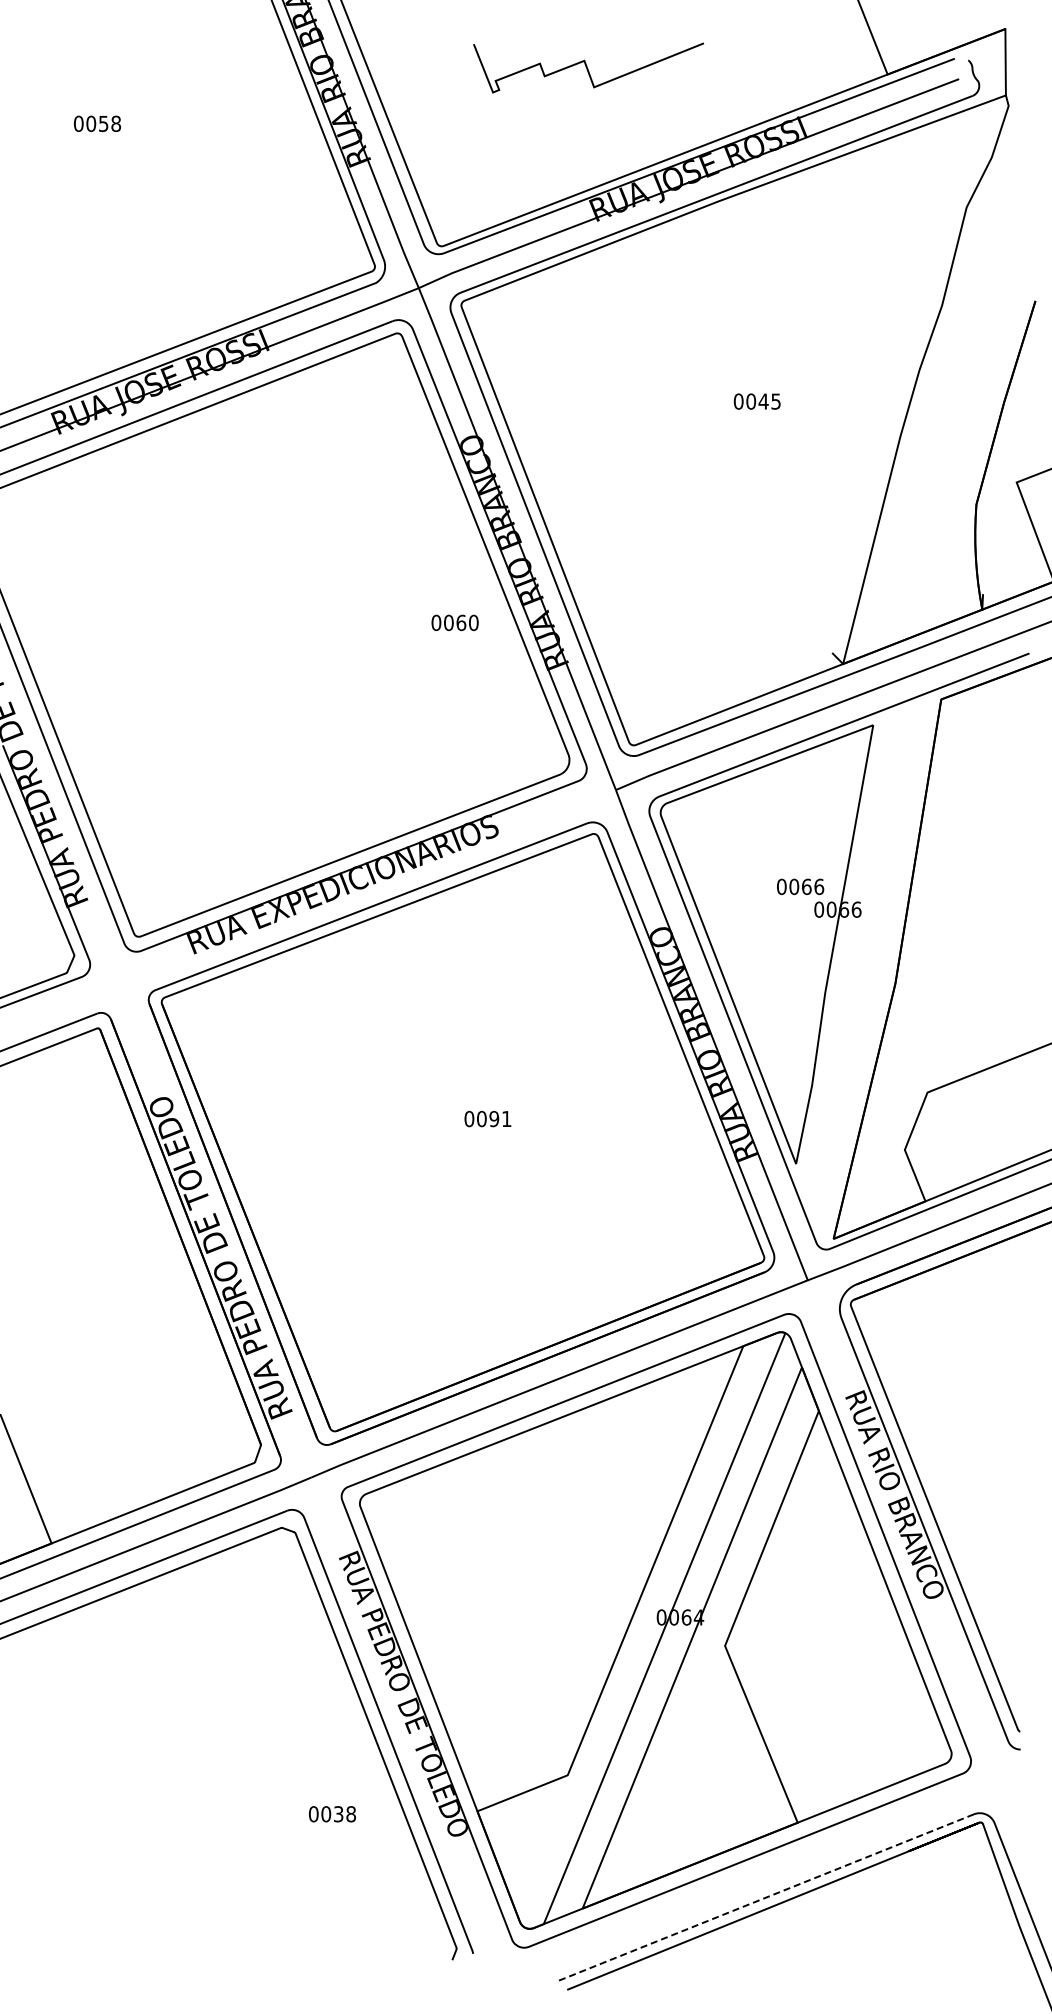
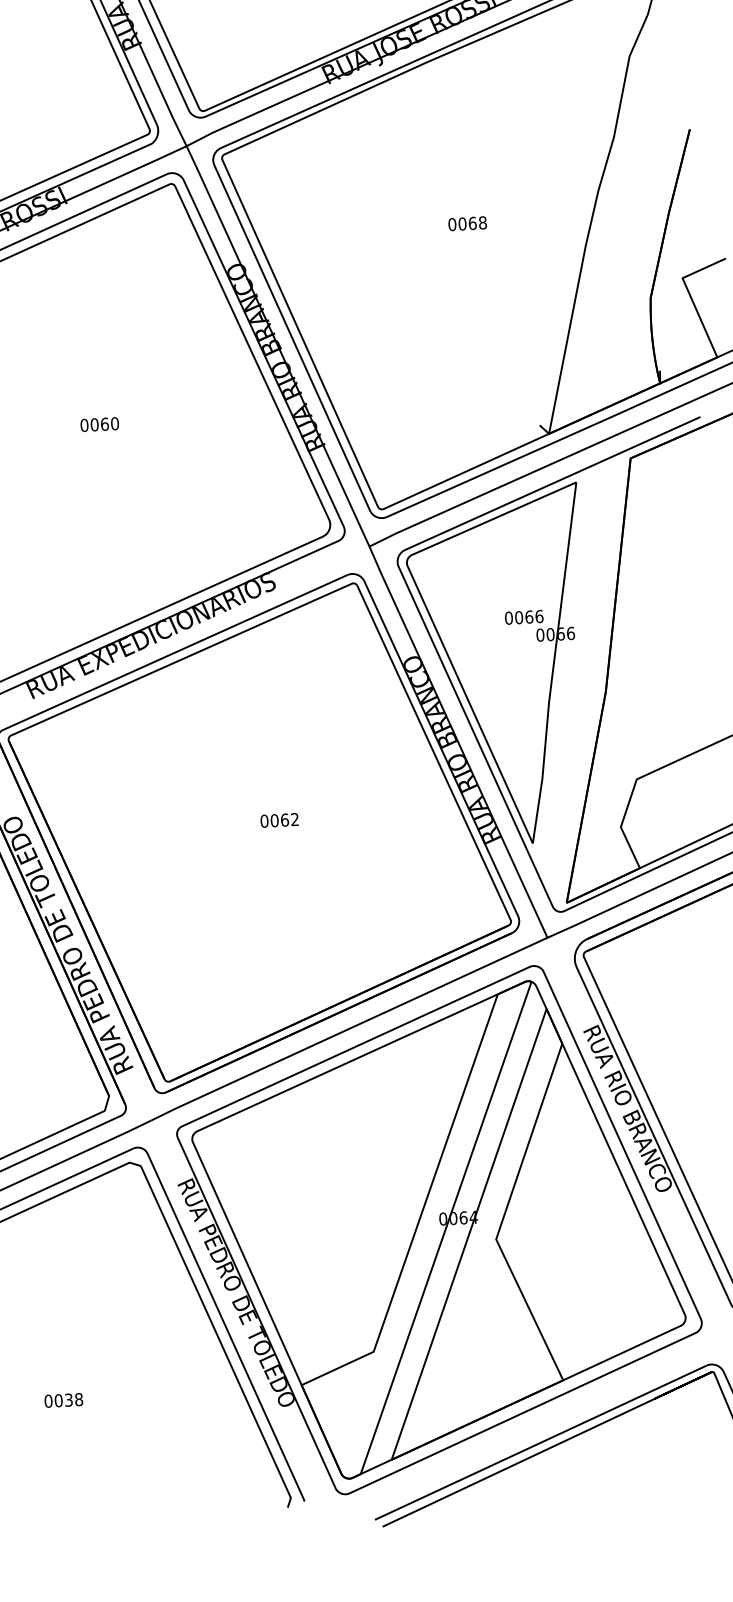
text: (769, 401) -> (477, 223), 0045 -> 0068
text: (454, 622) -> (99, 424), moved
text: (500, 1118) -> (289, 819), 0091 -> 0062
text: (332, 1814) -> (63, 1400), moved
line: (766, 1897) -> (541, 1442), dashed -> solid

